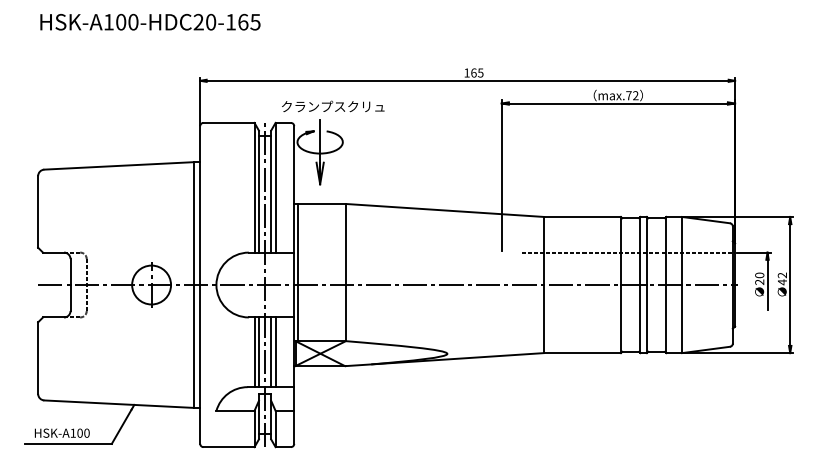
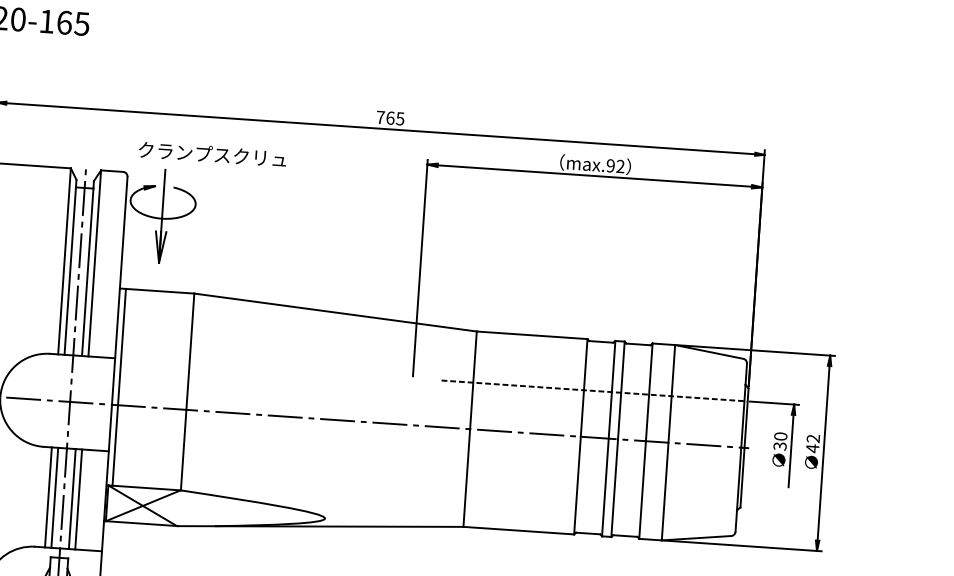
text: (466, 72) -> (379, 116), 165 -> 765
text: (628, 95) -> (610, 165), max.72 -> max.92
text: (333, 106) -> (213, 154), moved
text: (760, 281) -> (781, 445), 20 -> 30

